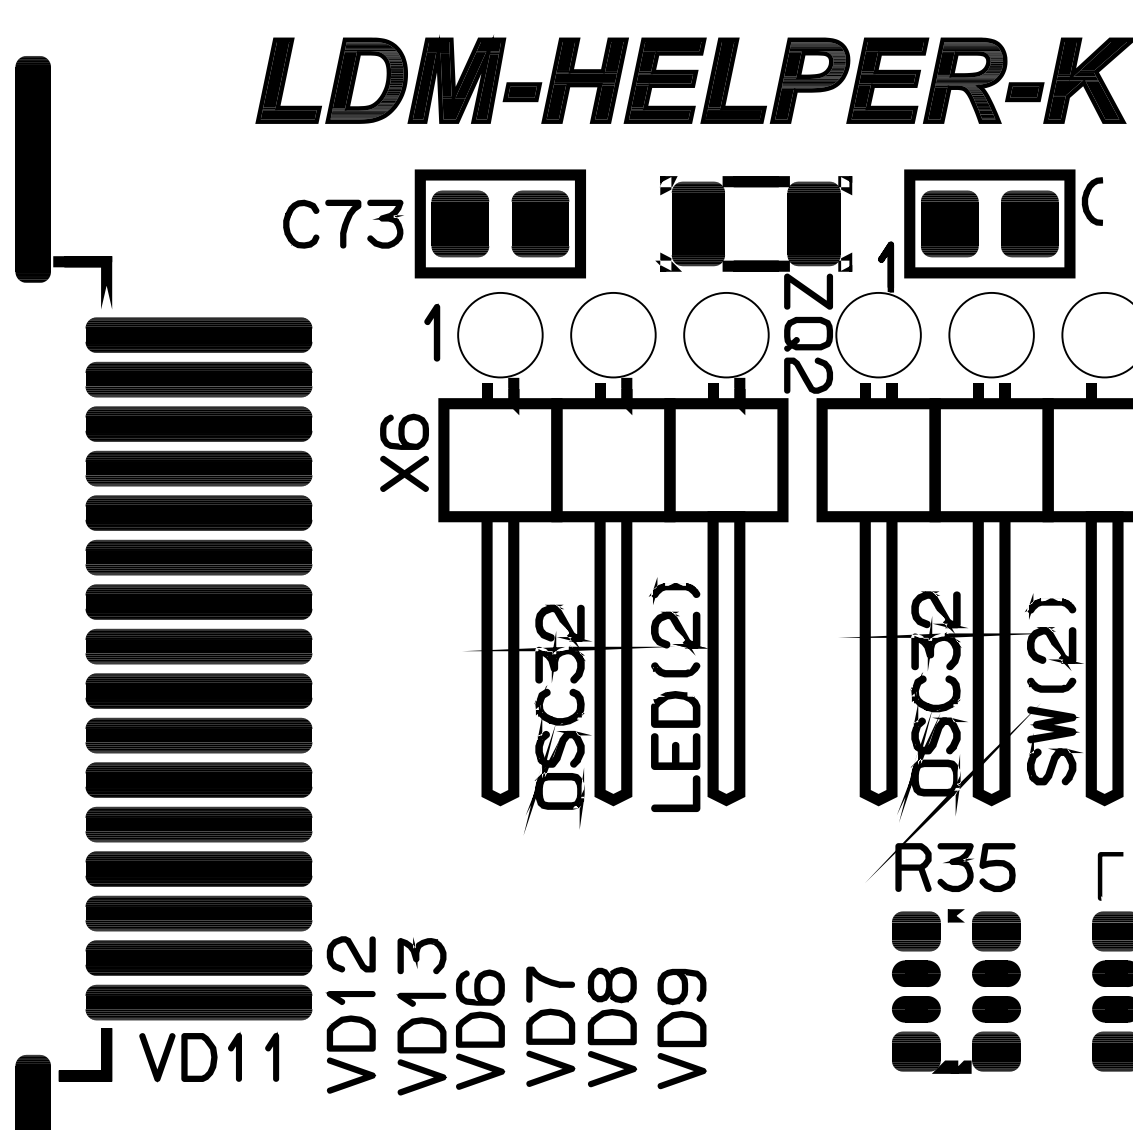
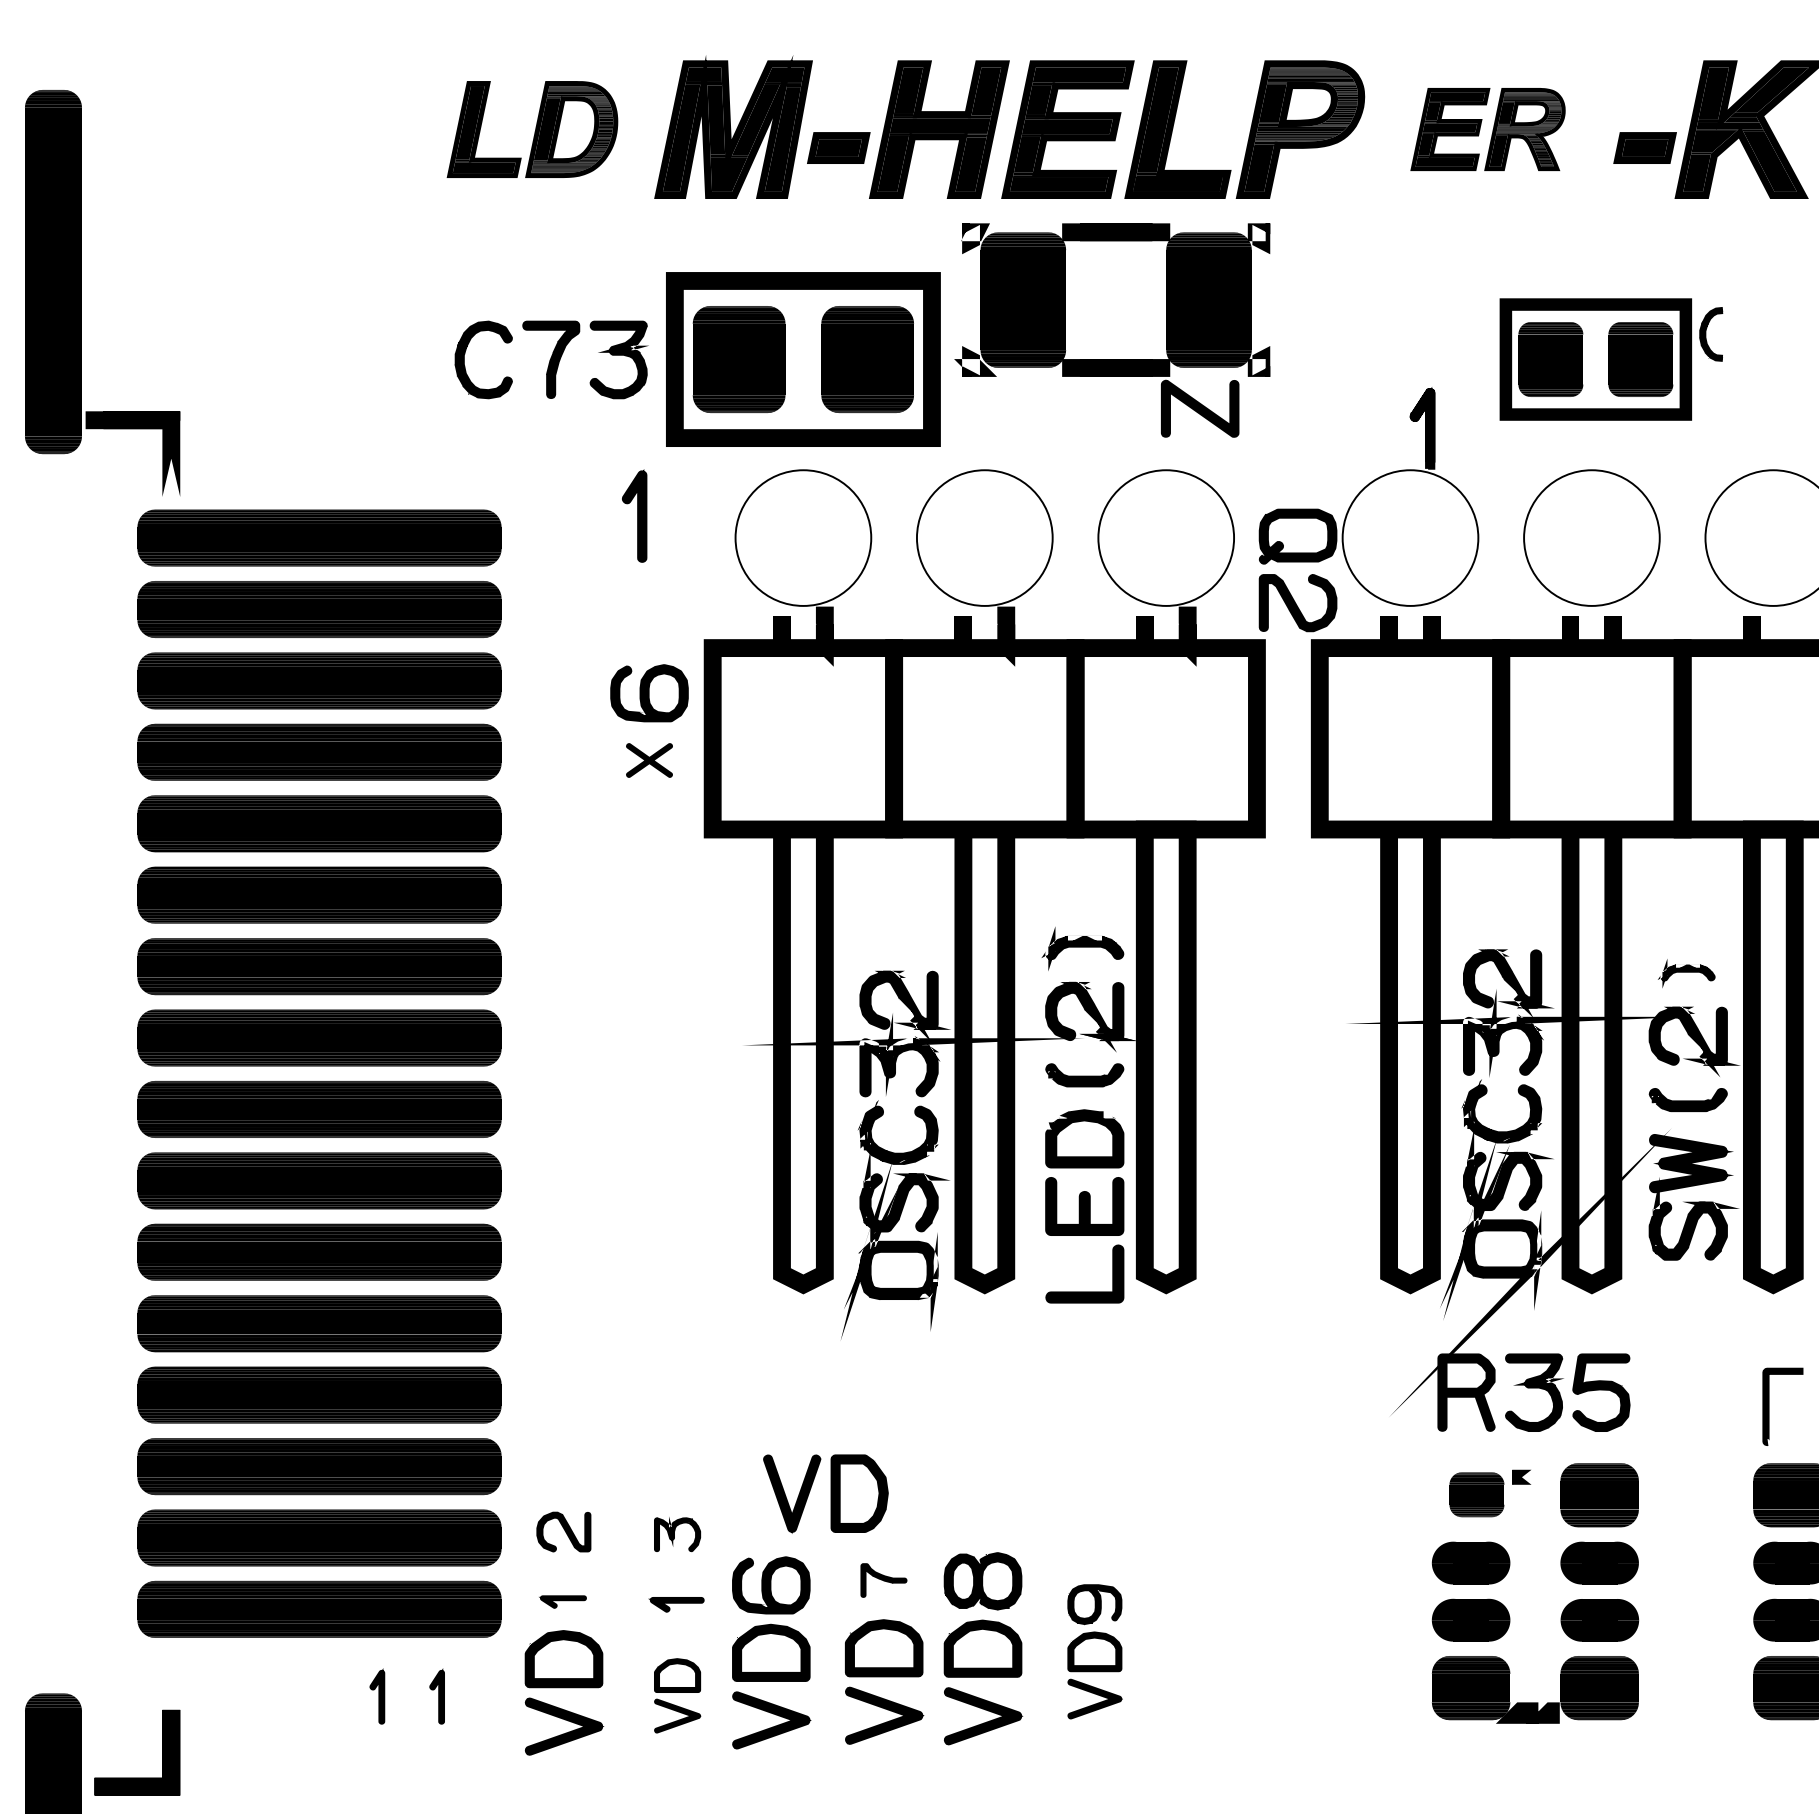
part: (331, 80) -> (532, 129), size x0.7
part: (926, 80) -> (1487, 129), size x0.6
part: (1003, 223) -> (1610, 358), size x0.7
part: (753, 242) -> (1111, 329), moved
part: (432, 332) -> (635, 516), moved
part: (404, 473) -> (649, 760), size x0.6
part: (1050, 606) -> (1686, 973), size x0.7
part: (928, 930) -> (1490, 1493), size x0.7
part: (350, 954) -> (562, 1532), size x0.7
part: (421, 955) -> (676, 1533), size x0.6
part: (550, 984) -> (883, 1580), size x0.6
part: (350, 997) -> (562, 1601), size x0.6
part: (421, 999) -> (676, 1604), size x0.7
part: (681, 1028) -> (1094, 1651), size x0.7
part: (101, 1054) -> (163, 1752), moved
part: (234, 1056) -> (376, 1695), size x0.7
part: (272, 1056) -> (437, 1695), size x0.7
part: (421, 1056) -> (676, 1695), size x0.6
part: (178, 1057) -> (826, 1493), moved

